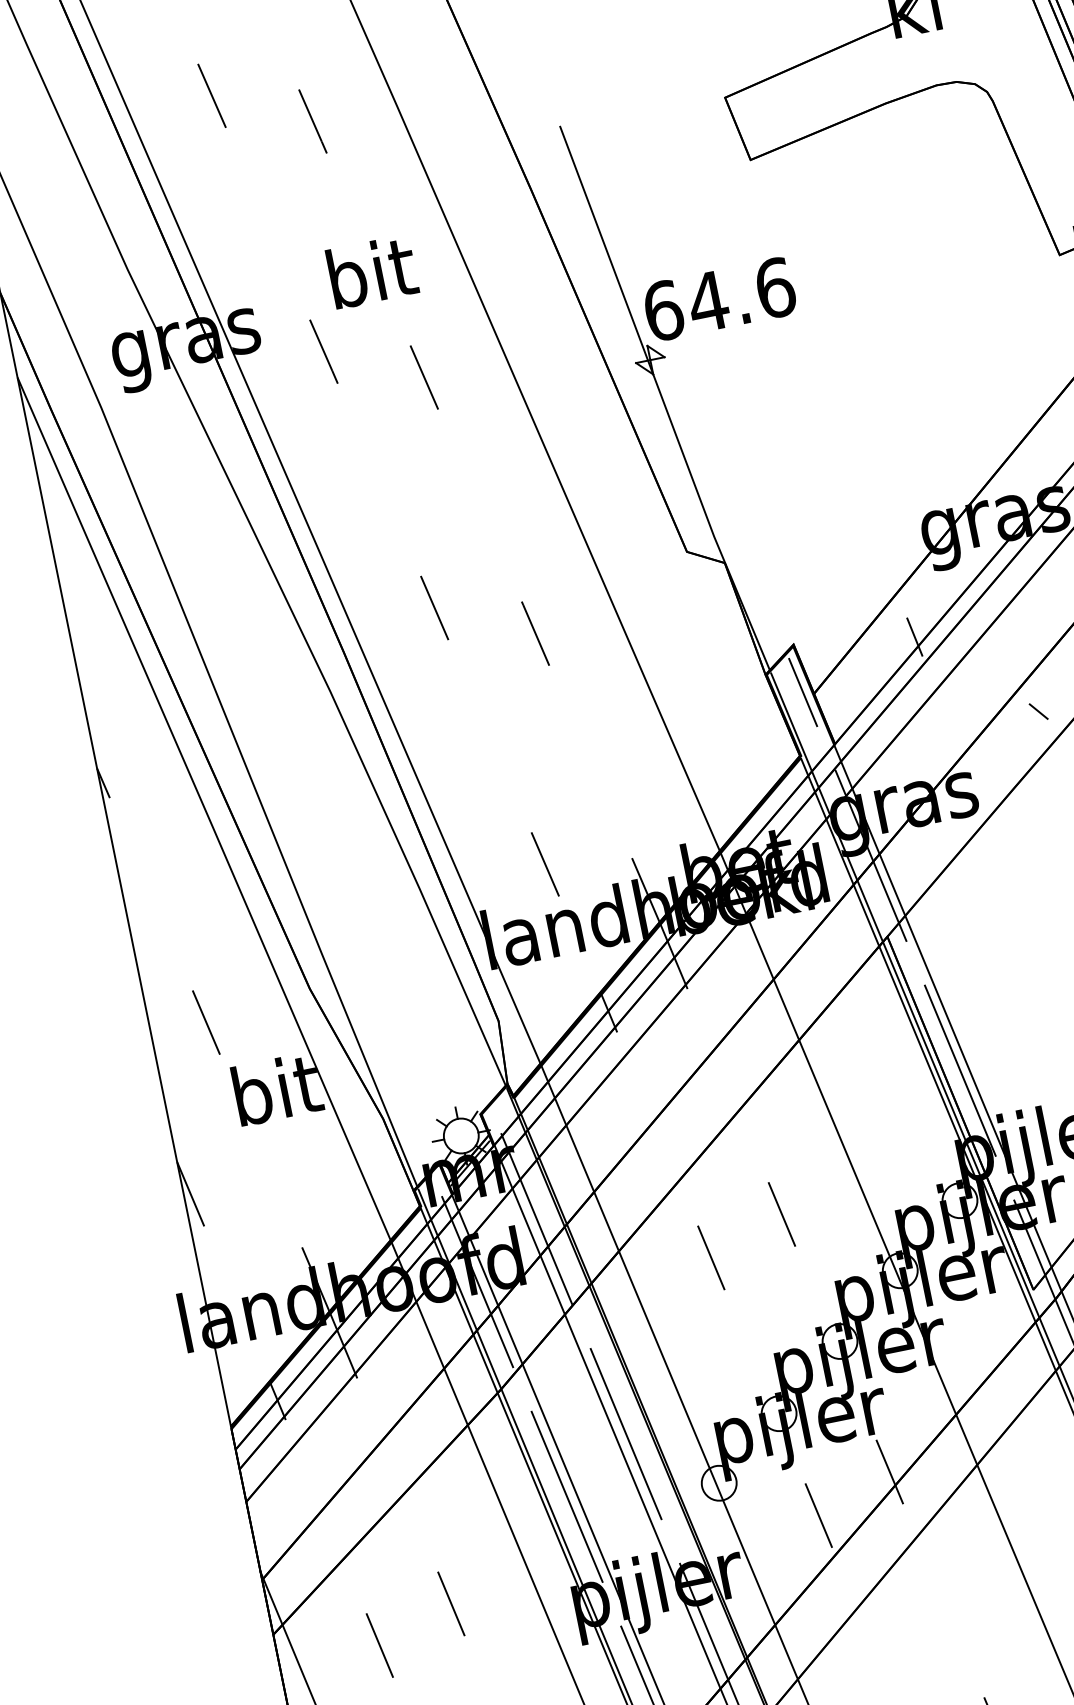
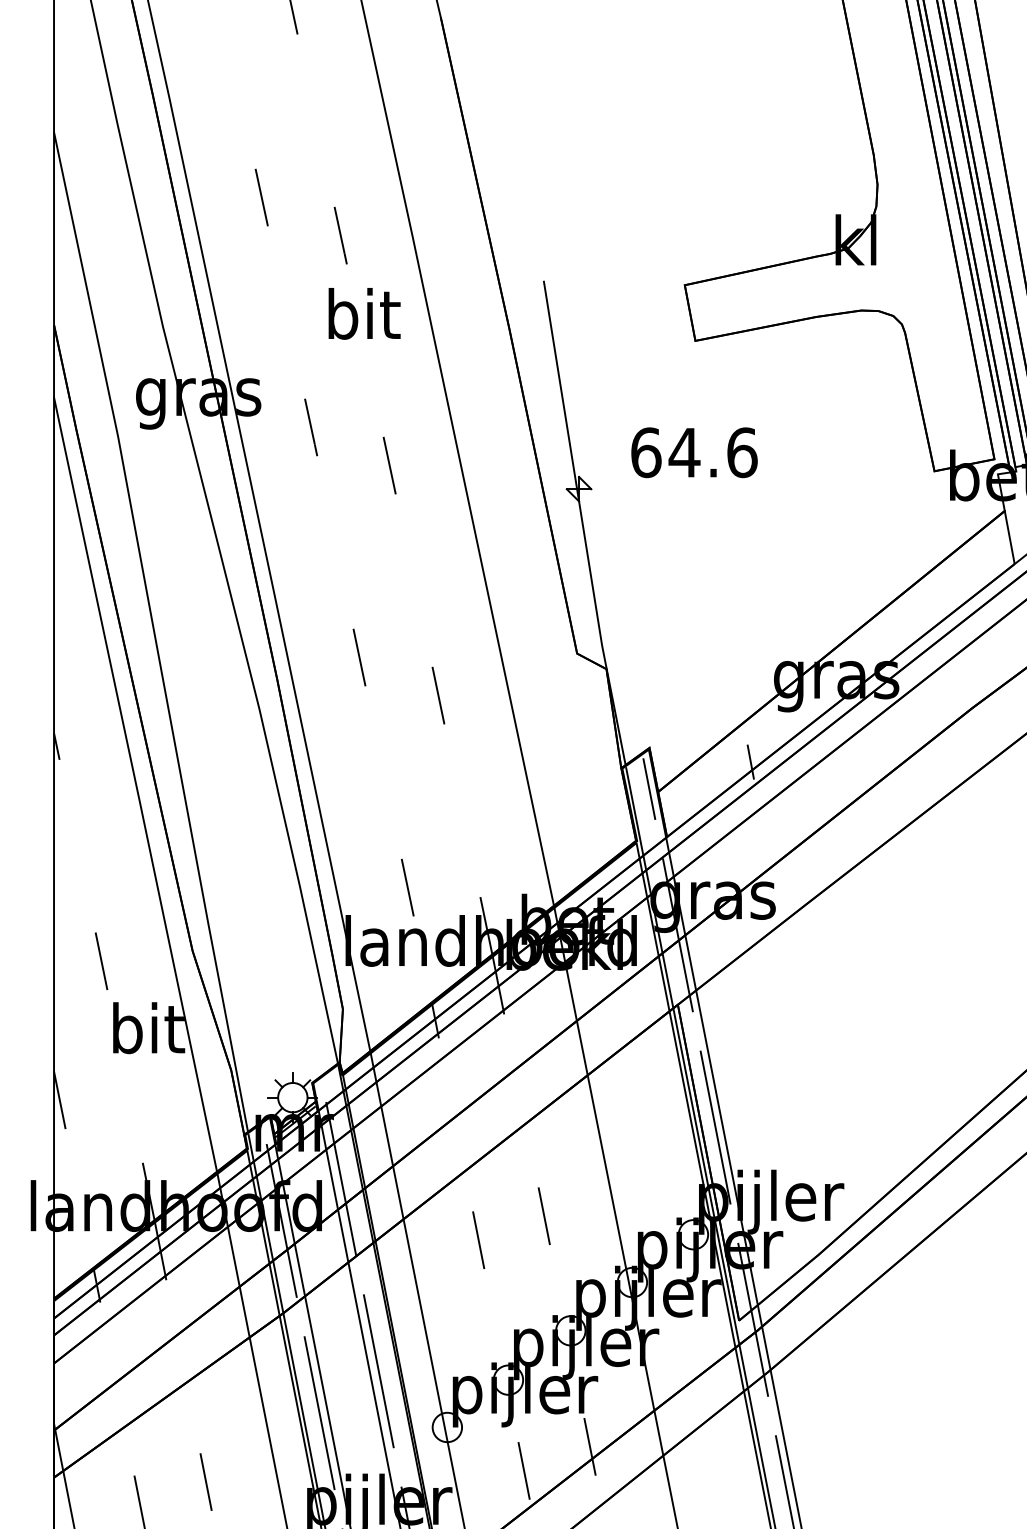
text: (372, 271) -> (364, 313), moved
text: (719, 299) -> (694, 452), moved
line: (1038, 710) -> (840, 843), removed

